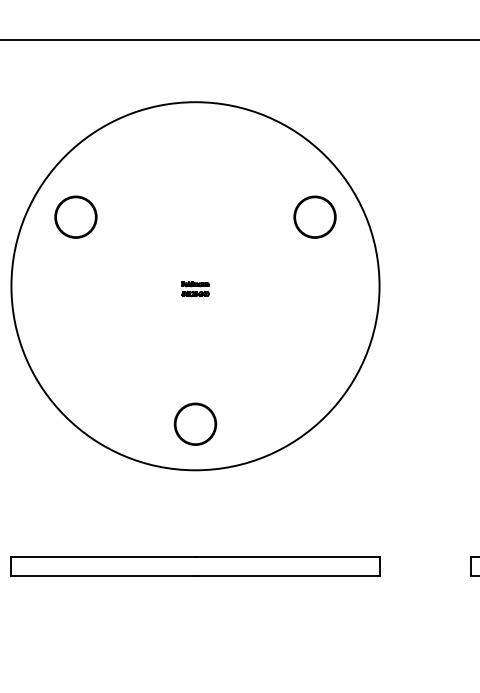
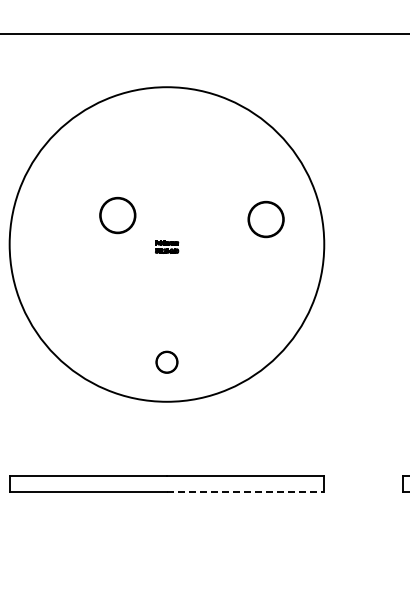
part: (75, 217) -> (117, 215), moved
part: (314, 217) -> (265, 219), moved
circle: (194, 423) -> (166, 361), size x0.6
line: (287, 575) -> (245, 491), solid -> dashed

